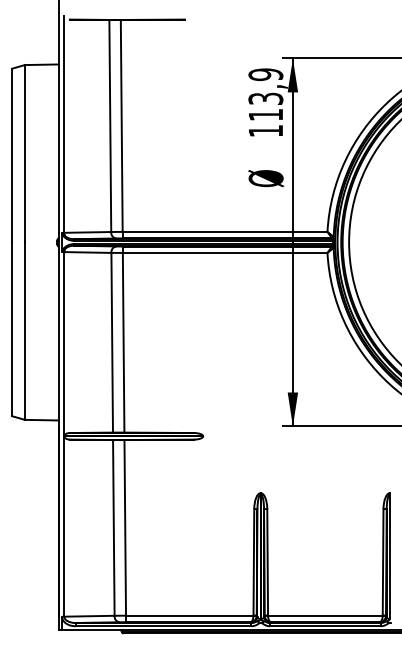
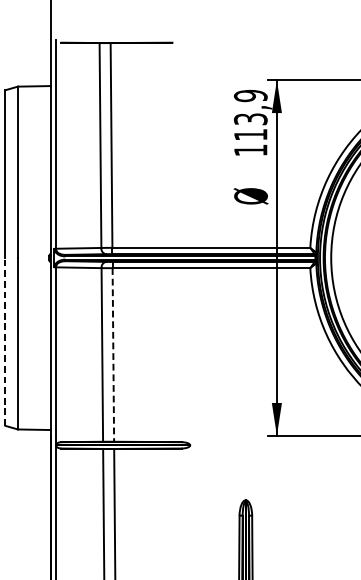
line: (11, 329) -> (5, 342), solid -> dashed
line: (123, 342) -> (113, 354), solid -> dashed

